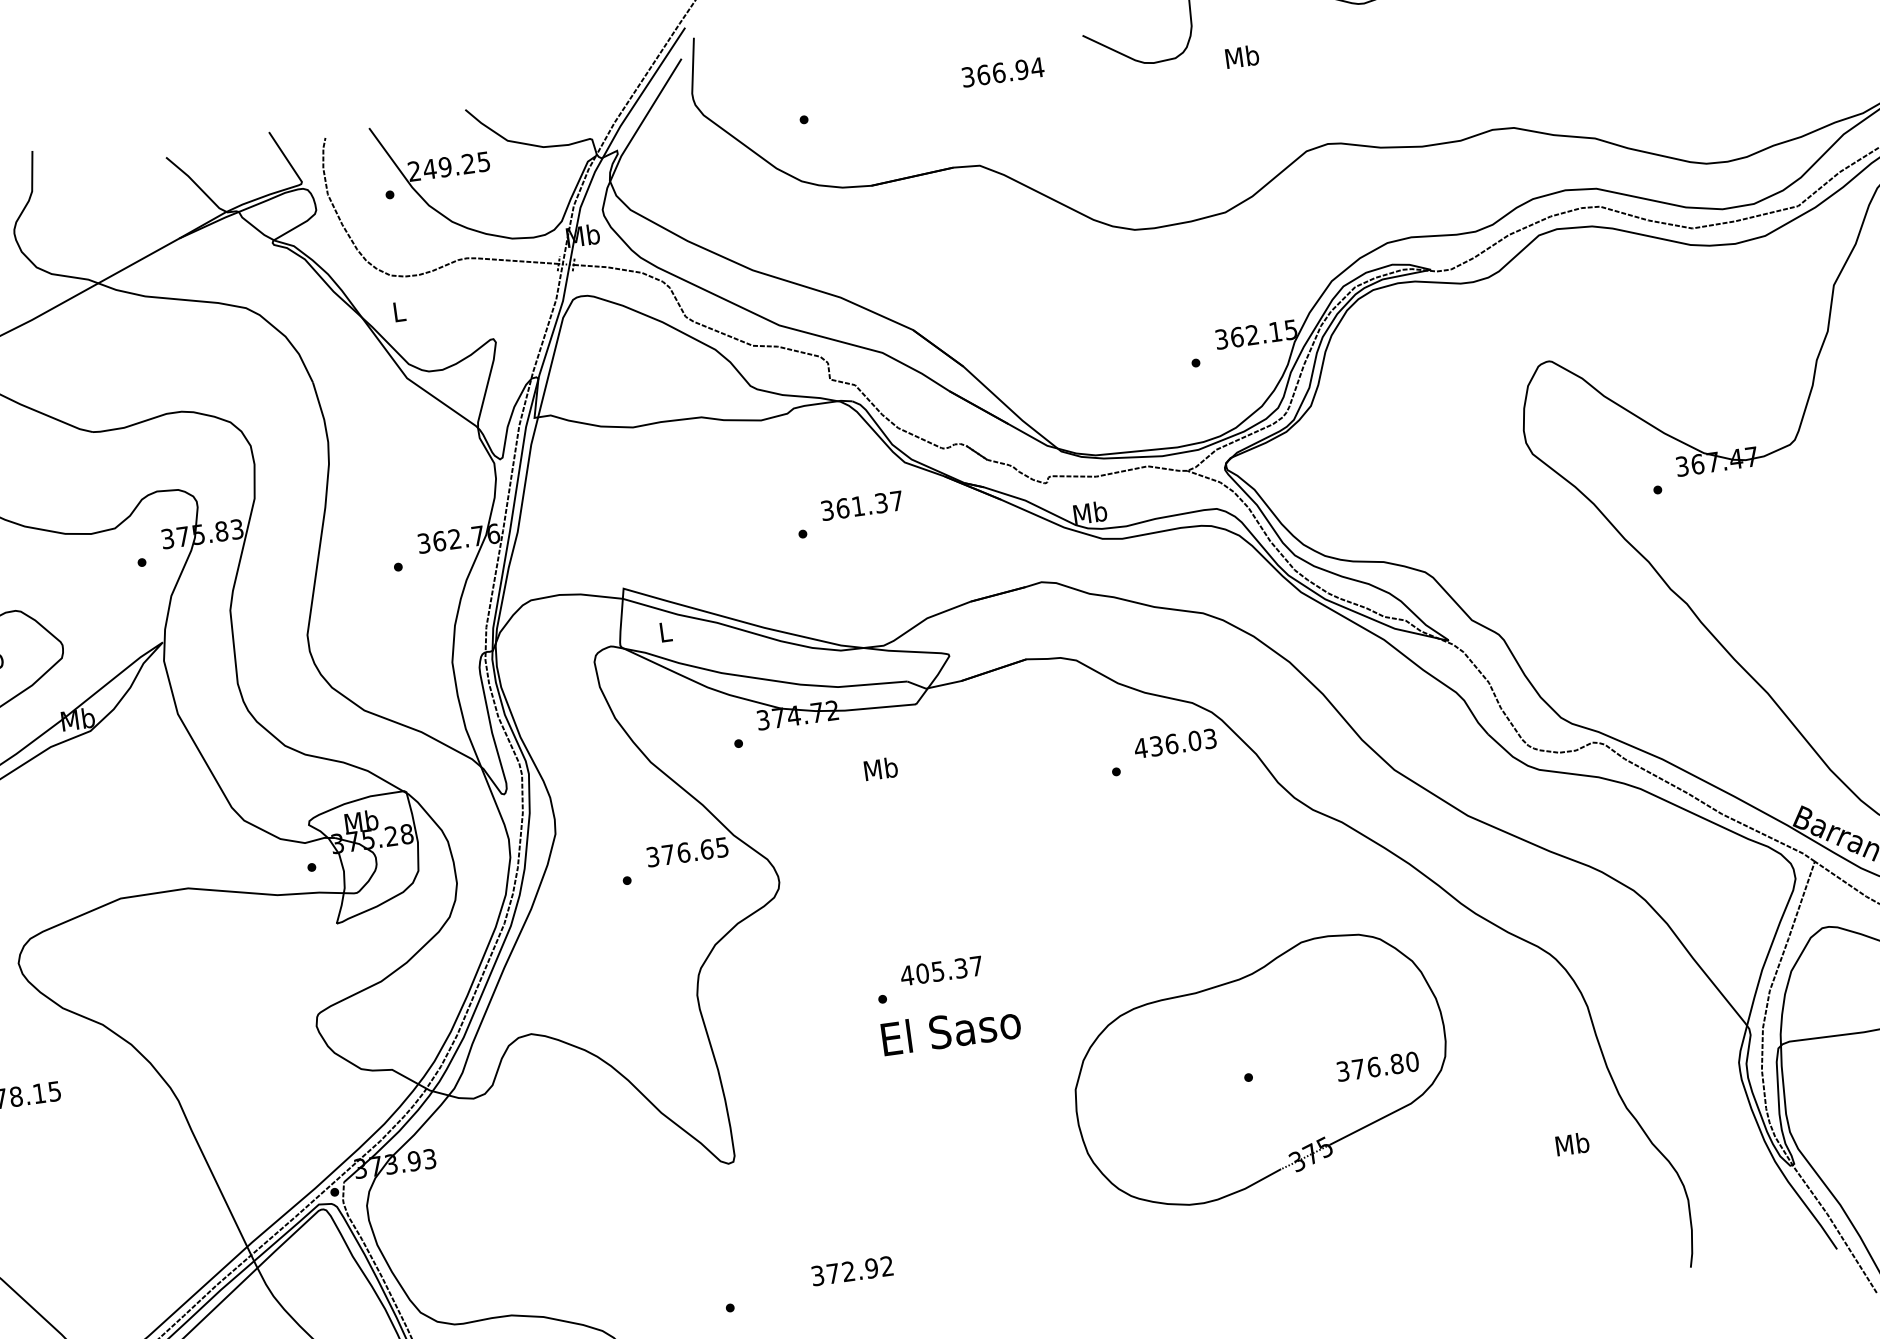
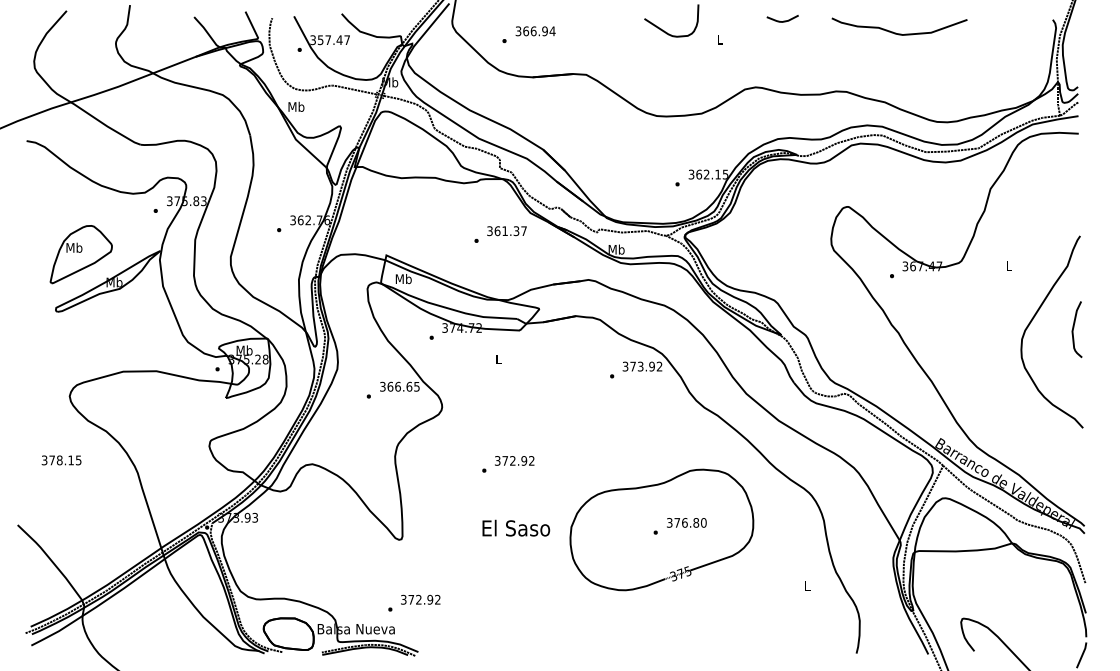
text: (1242, 56) -> (720, 39), Mb -> L
text: (1002, 72) -> (535, 31), moved
text: (447, 167) -> (329, 40), 249.25 -> 357.47
text: (399, 310) -> (296, 106), L -> Mb
text: (665, 632) -> (403, 279), L -> Mb
text: (1175, 743) -> (642, 366), 436.03 -> 373.92
text: (880, 769) -> (498, 359), Mb -> L
text: (668, 854) -> (390, 386), 376.65 -> 366.65
text: (941, 970) -> (514, 460), 405.37 -> 372.92
text: (951, 1028) -> (516, 527), moved
text: (1377, 1065) -> (686, 522), moved
text: (1572, 1144) -> (807, 586), Mb -> L
text: (851, 1270) -> (420, 599), moved

